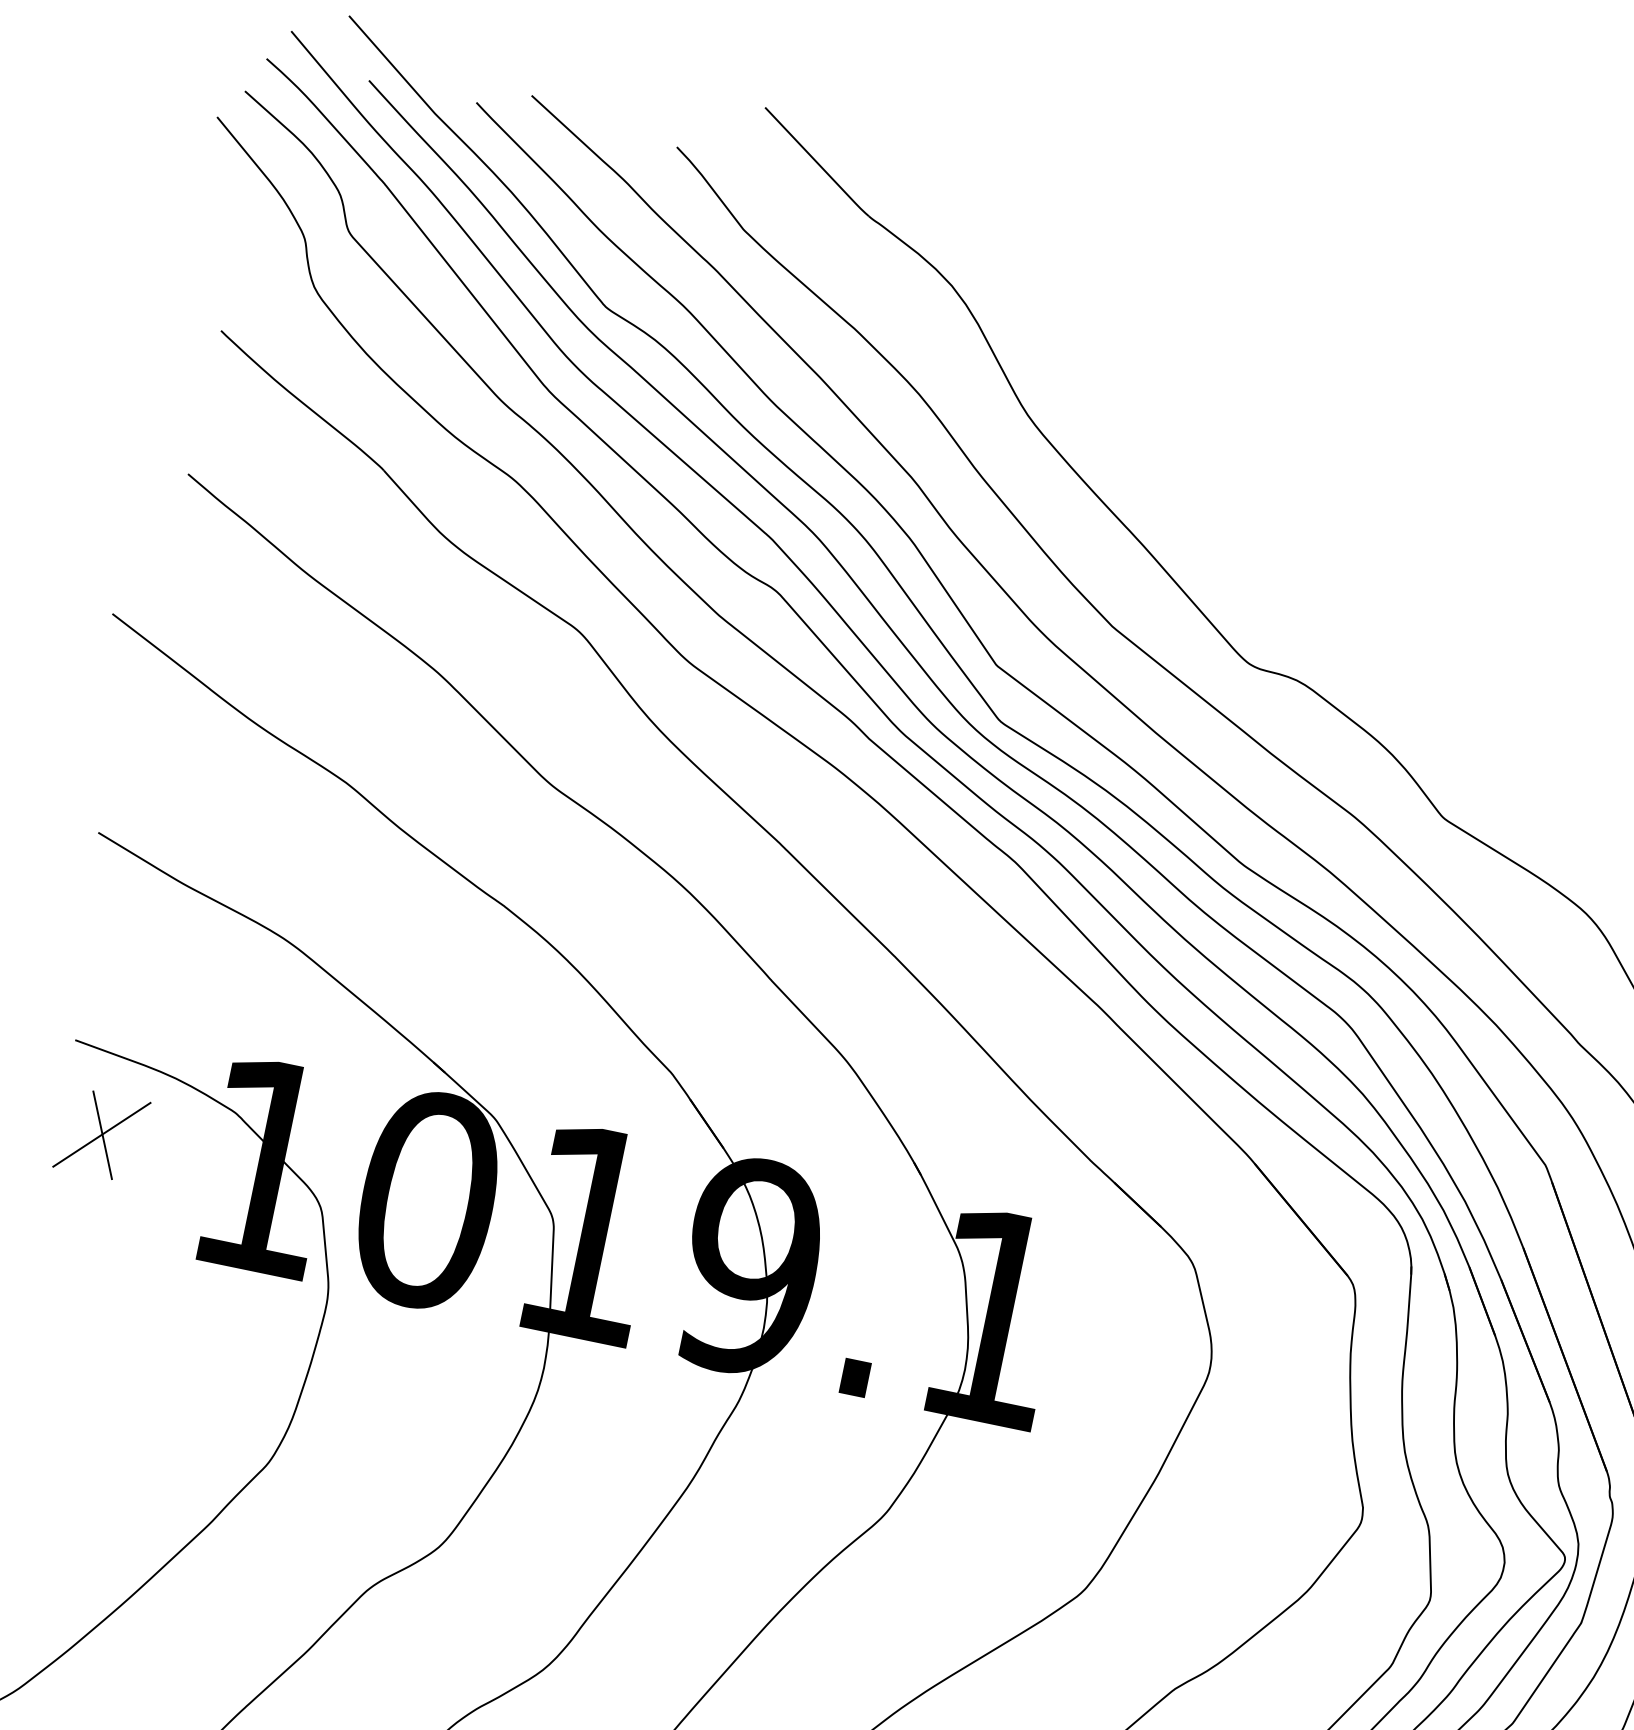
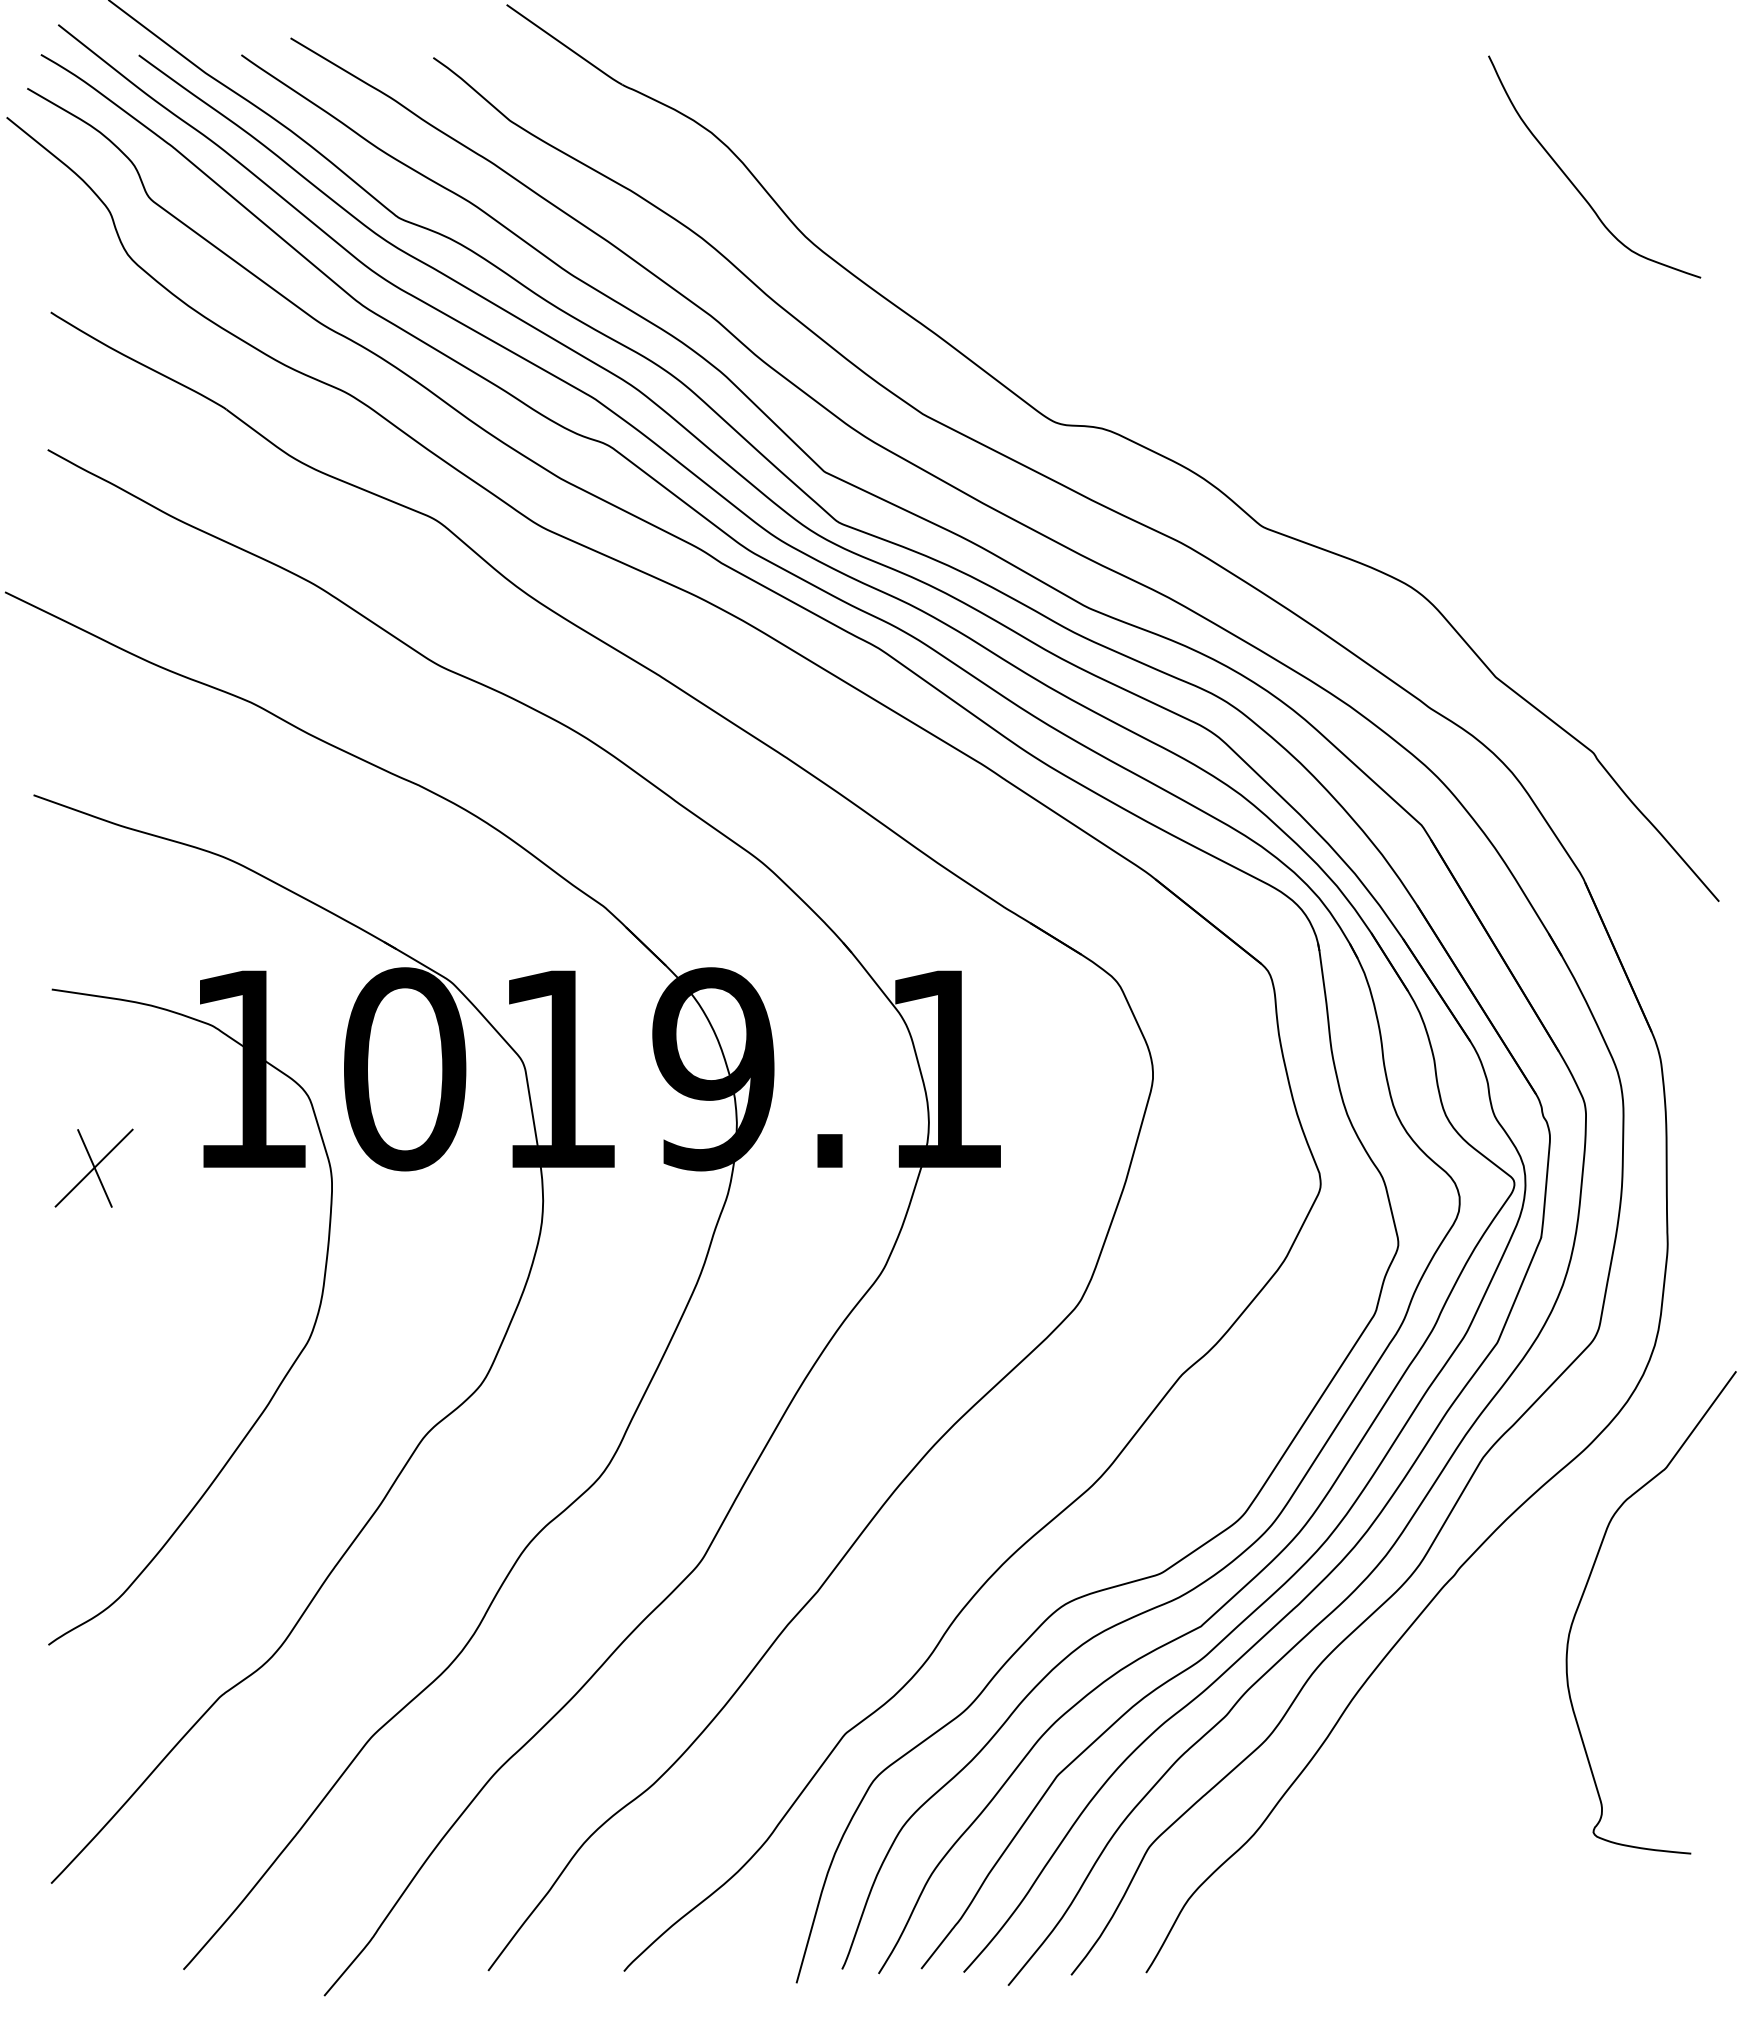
part: (101, 1133) -> (93, 1167), moved

